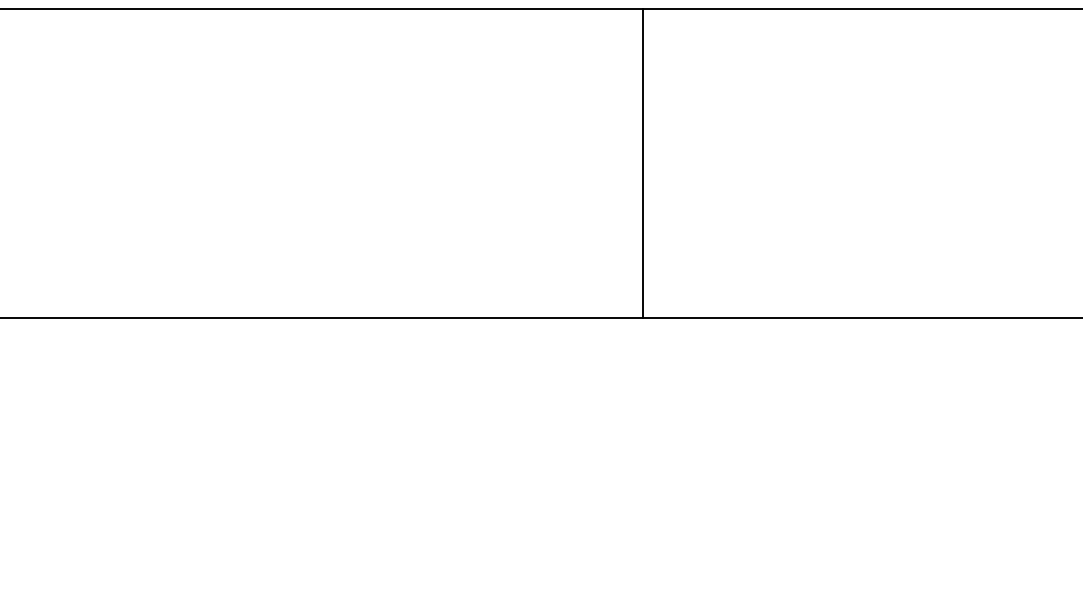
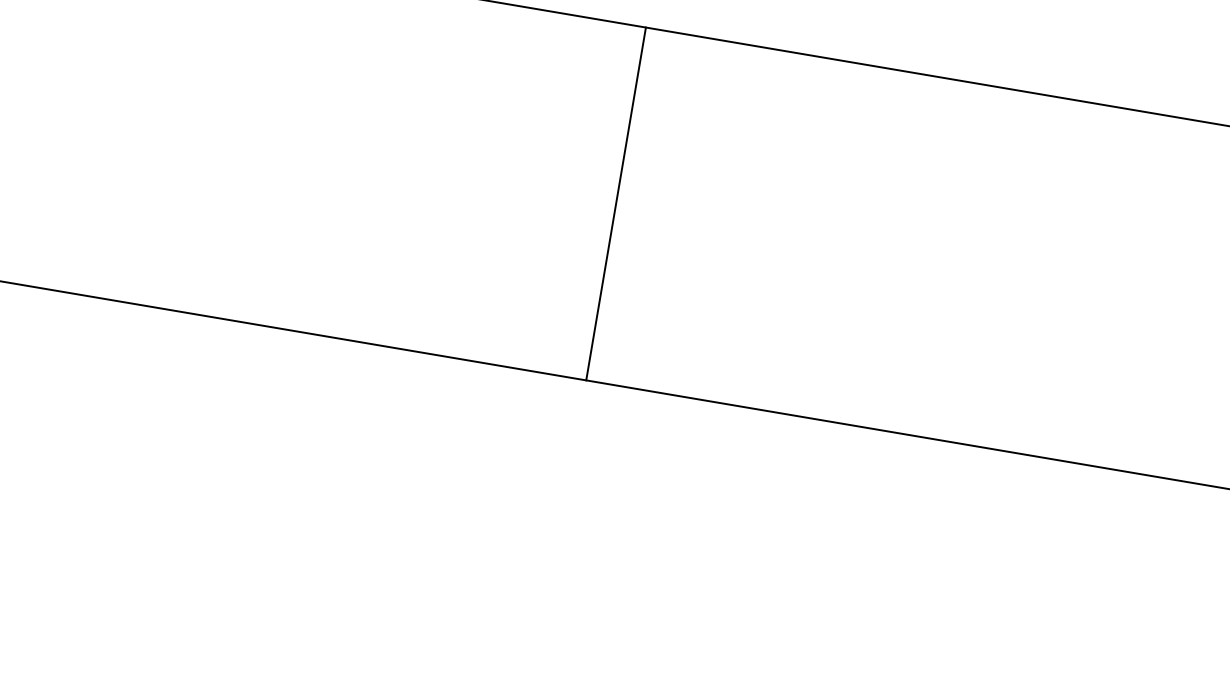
line: (642, 163) -> (615, 203), moved

